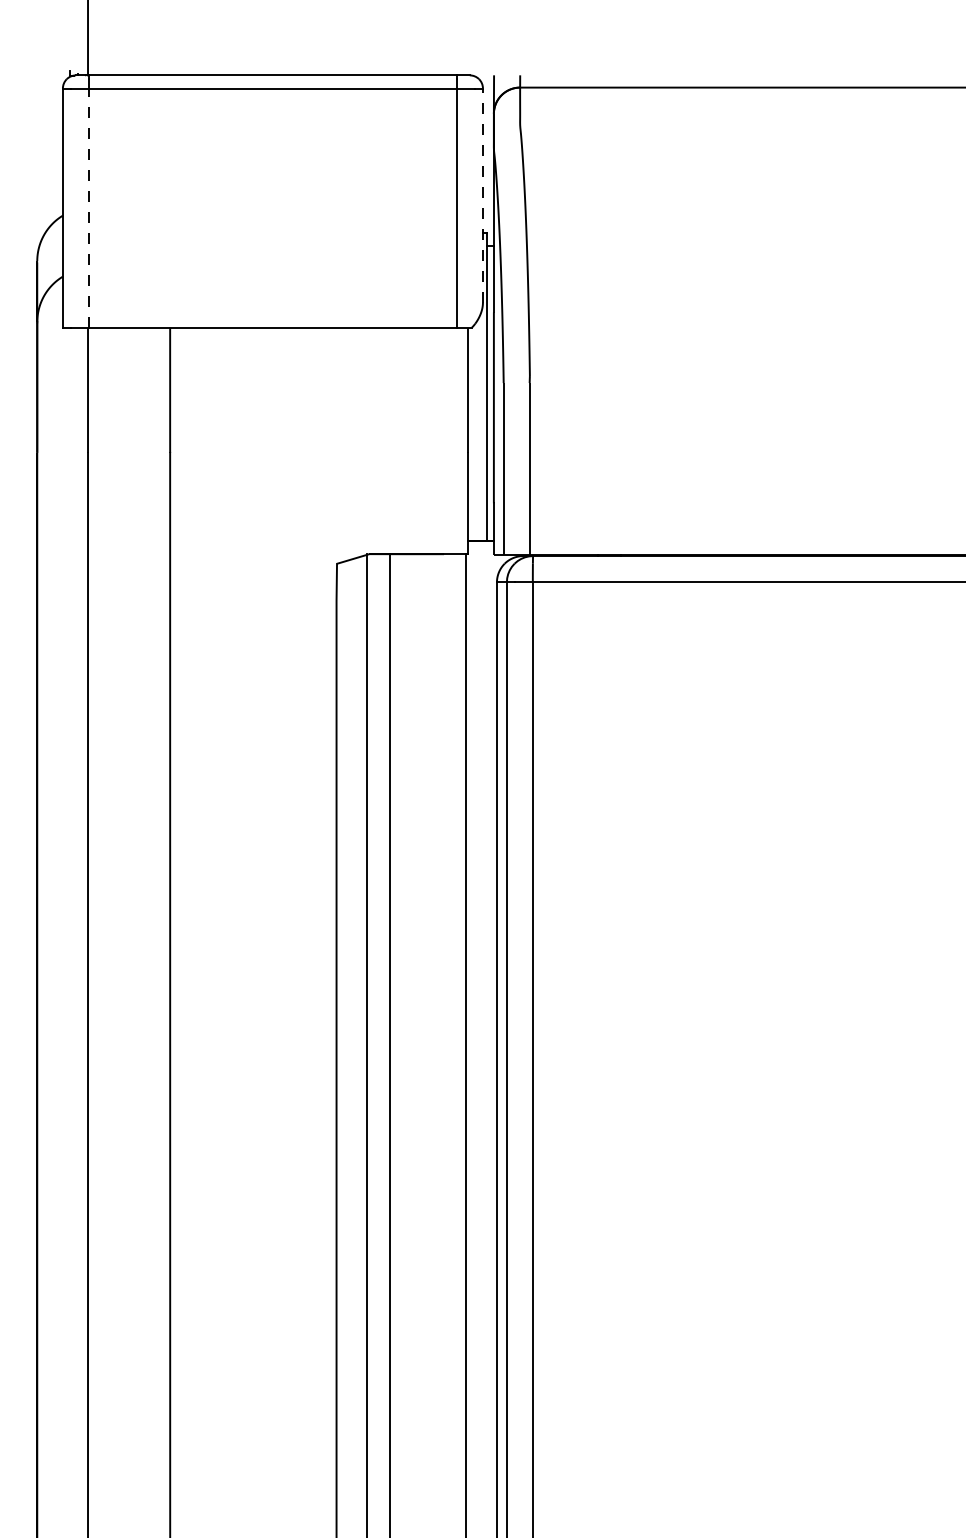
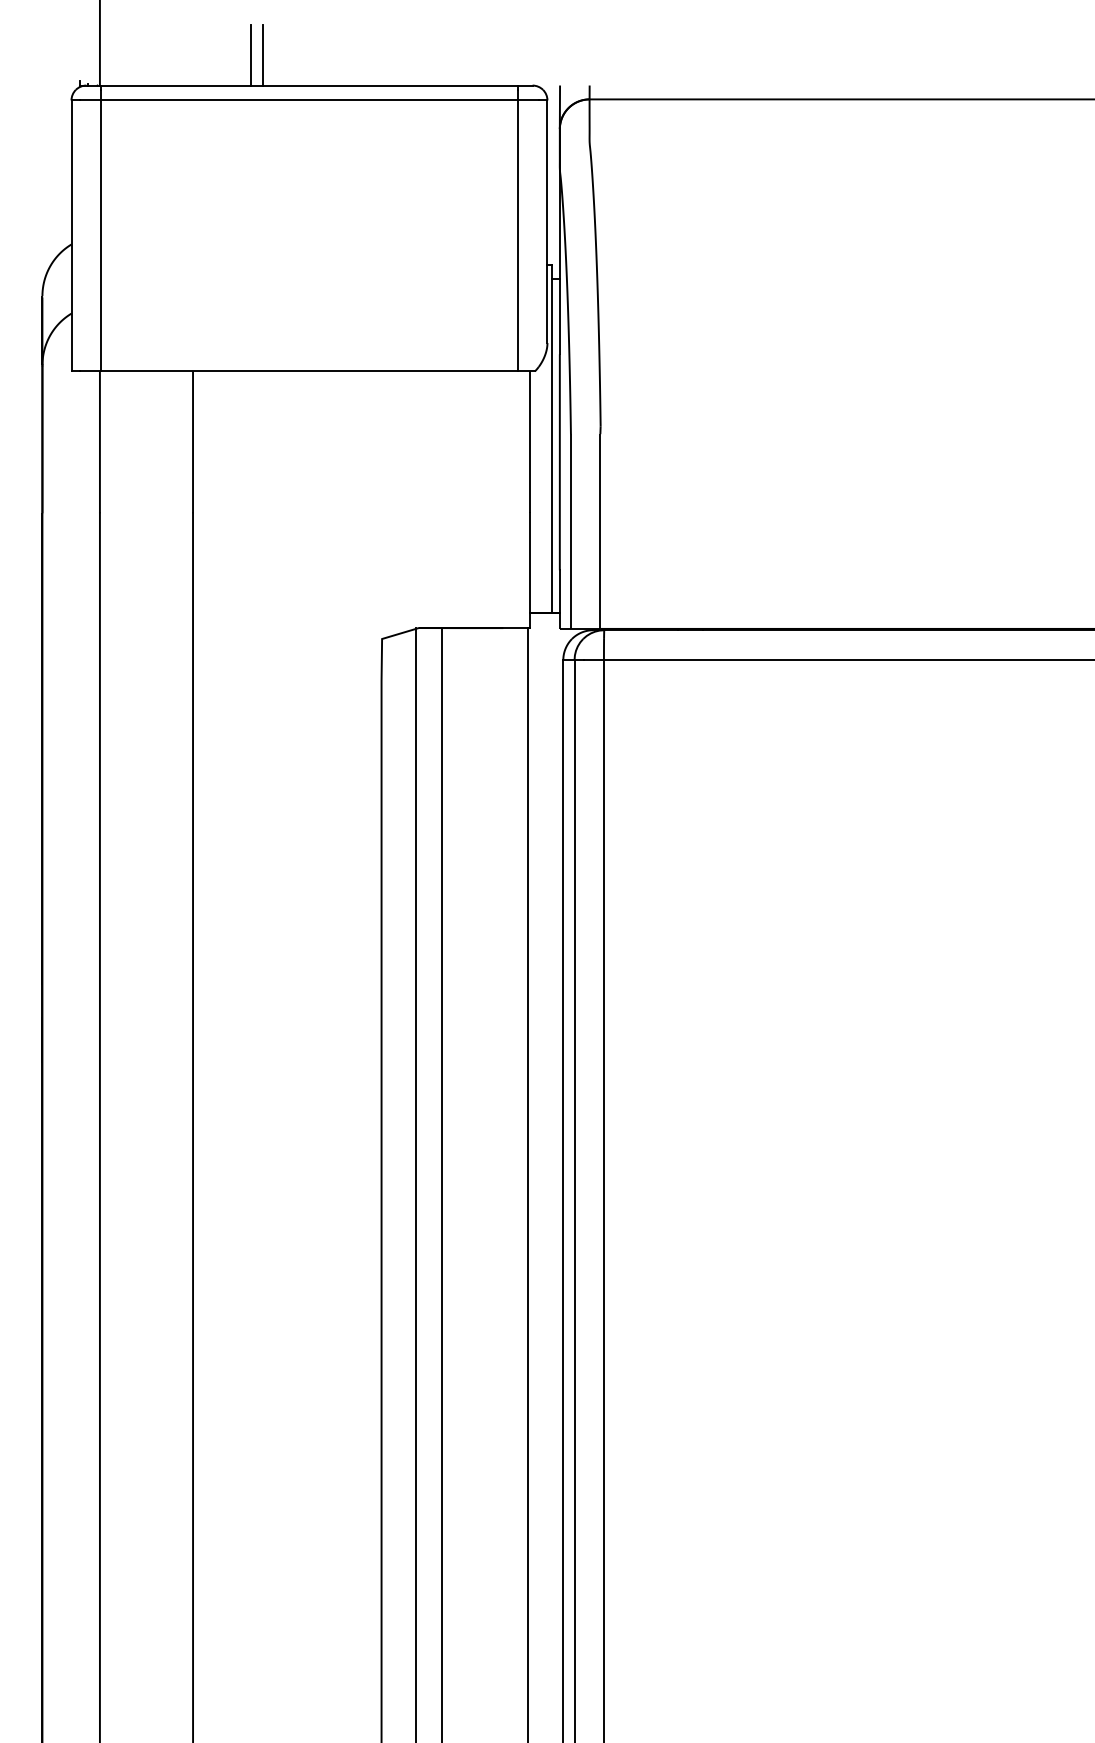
line: (220, 48) -> (250, 55), added
line: (231, 48) -> (262, 55), added
line: (482, 195) -> (546, 221), dashed -> solid
line: (89, 208) -> (101, 236), dashed -> solid

